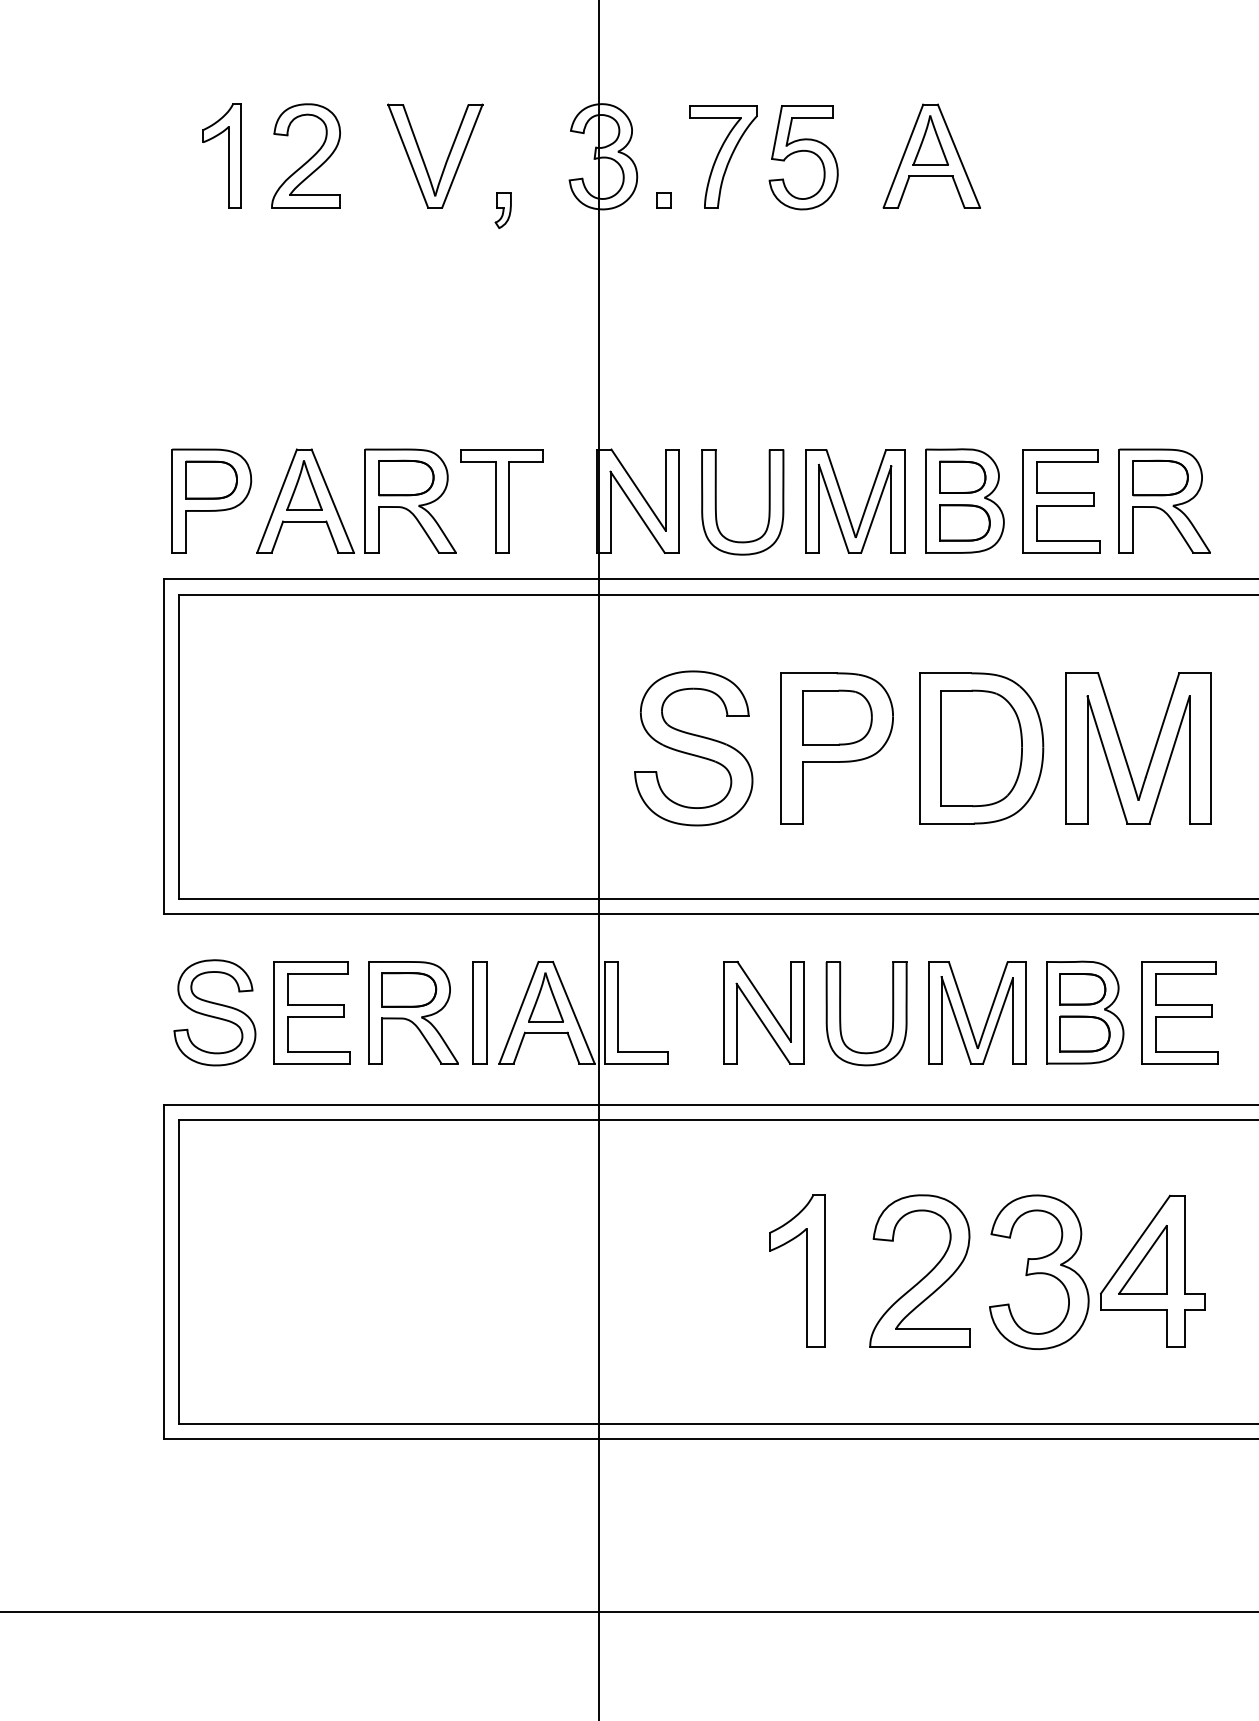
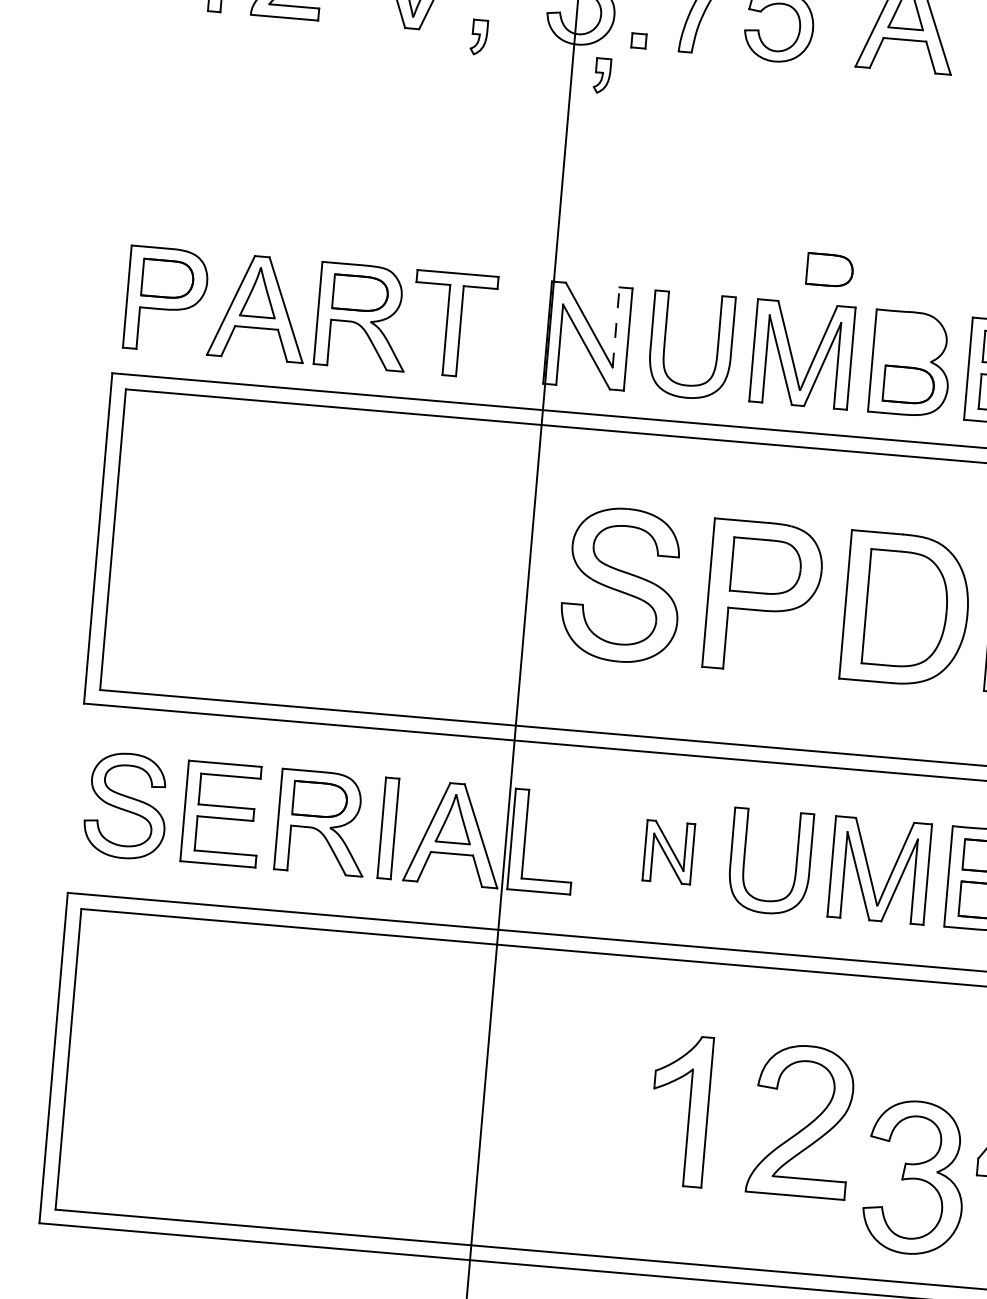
part: (629, 238) -> (601, 75), added
part: (962, 476) -> (829, 269), moved
line: (665, 490) -> (615, 327), solid -> dashed
part: (763, 1012) -> (668, 852), size x0.6
part: (1039, 1272) -> (915, 1178), moved

